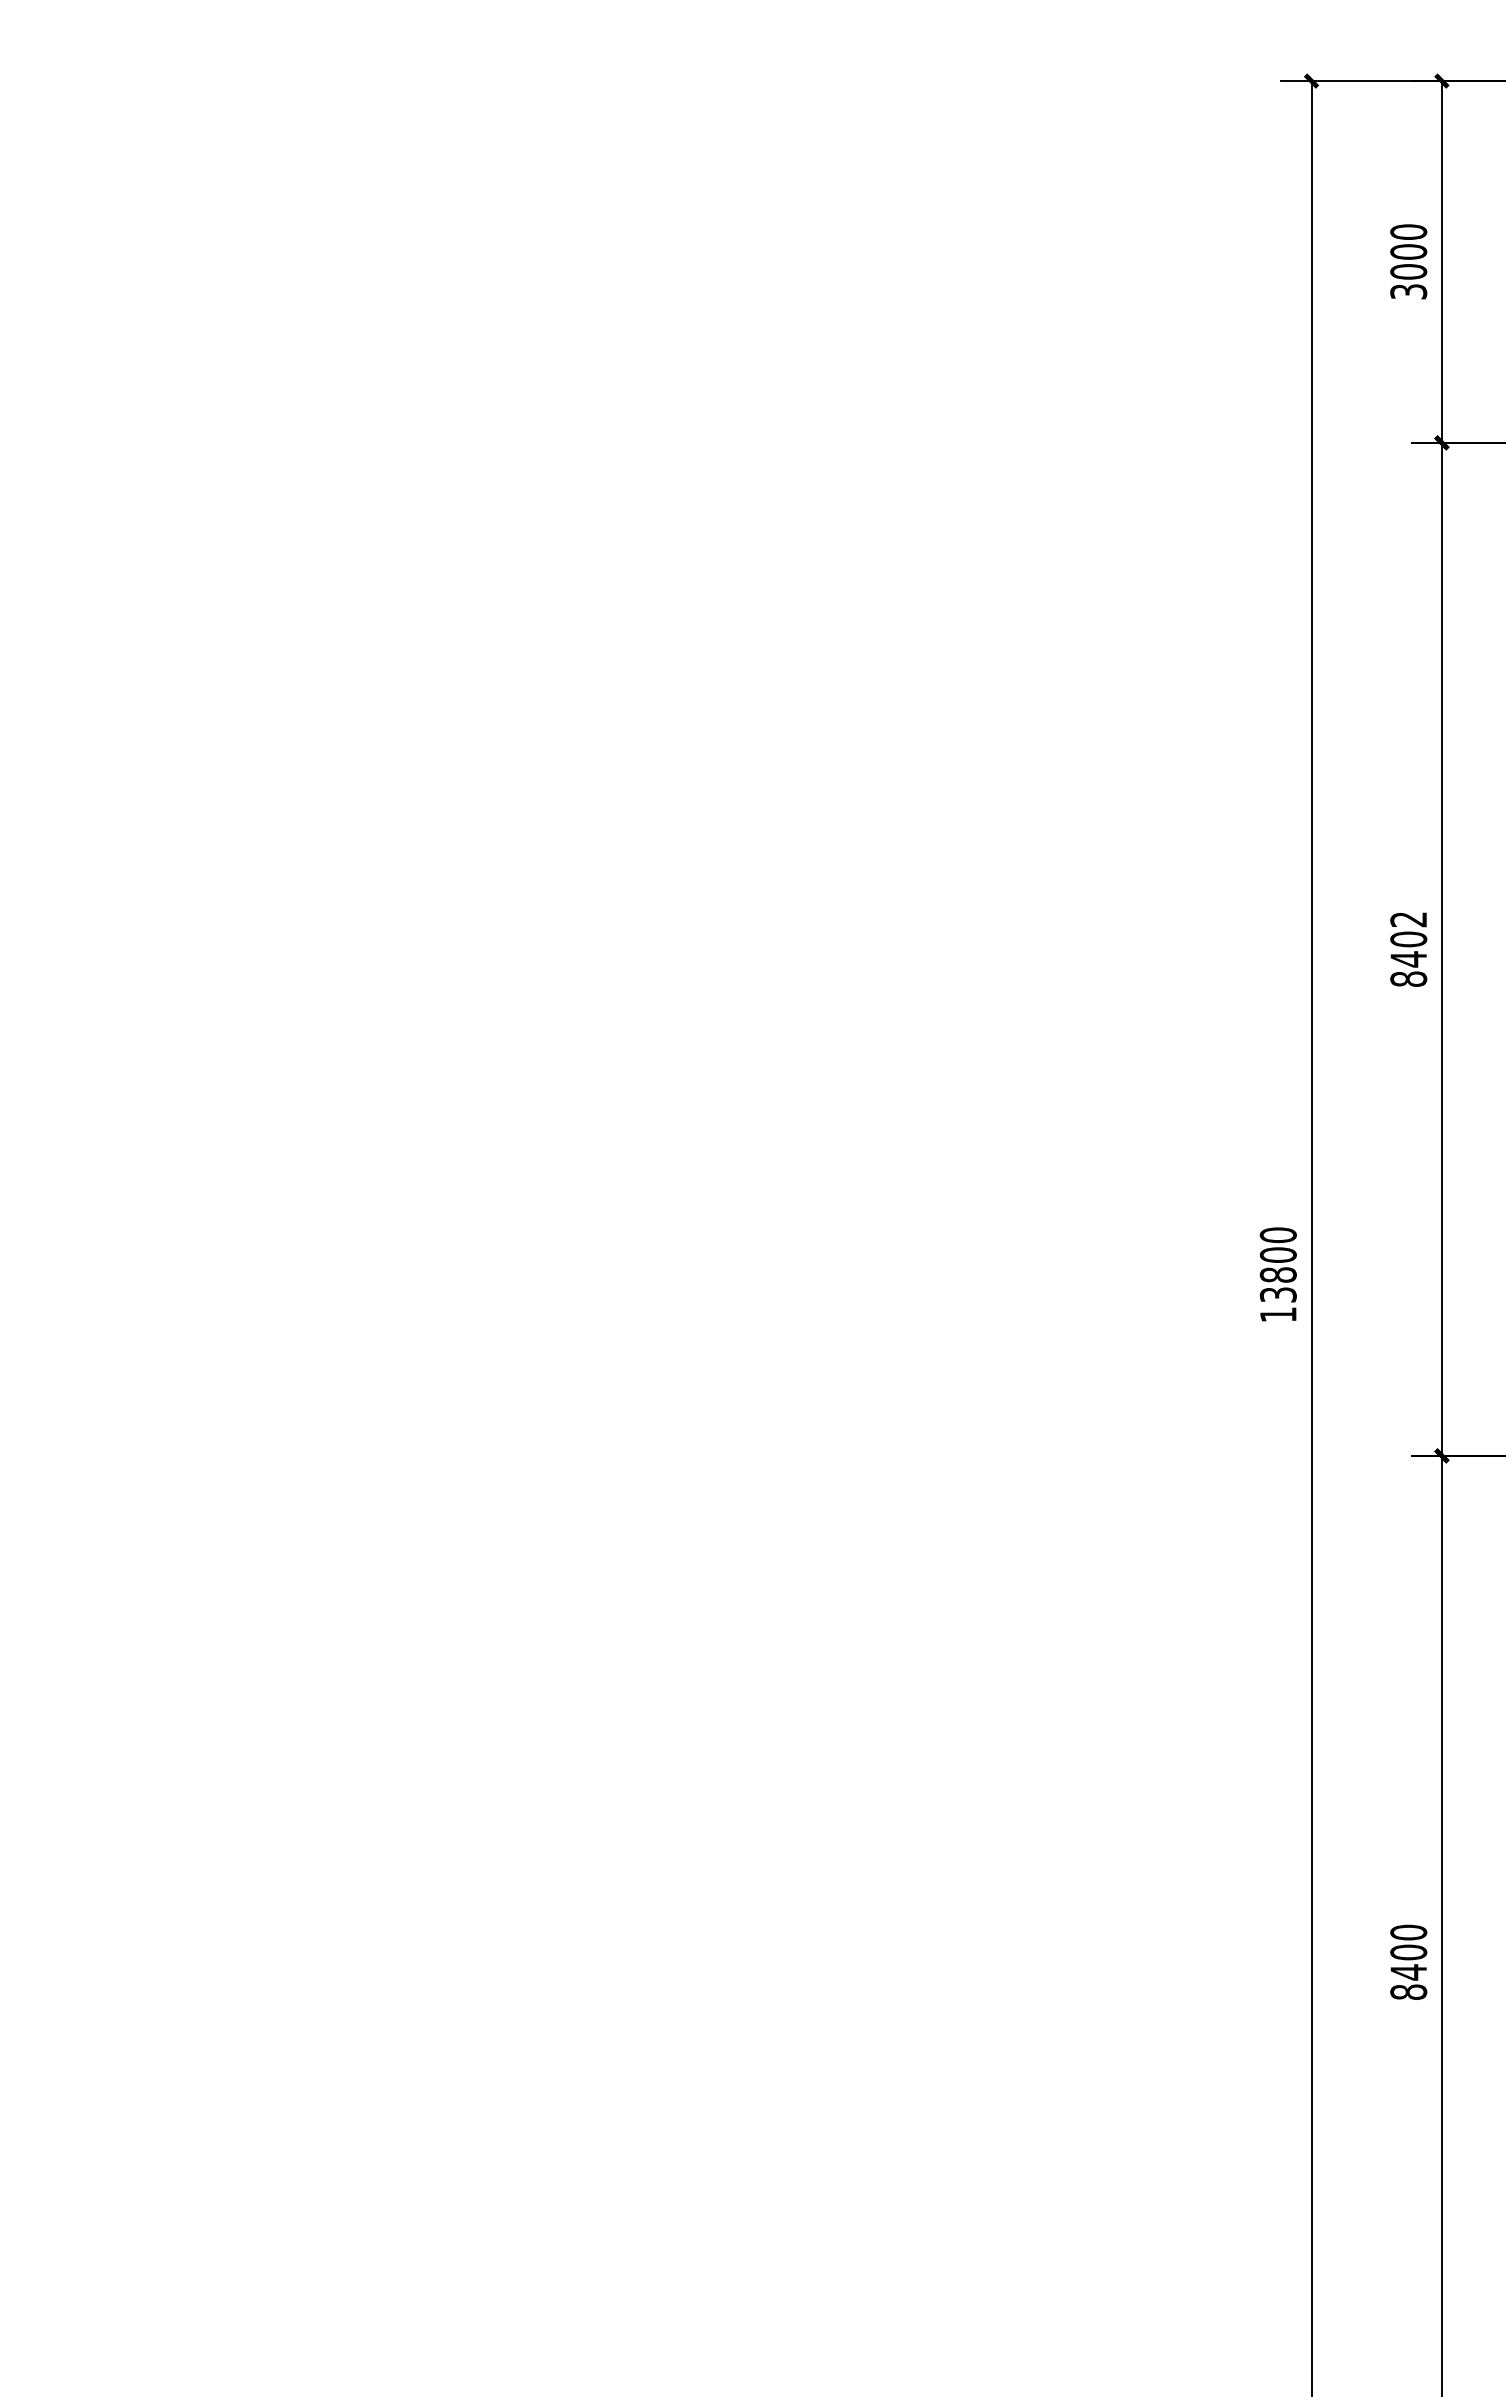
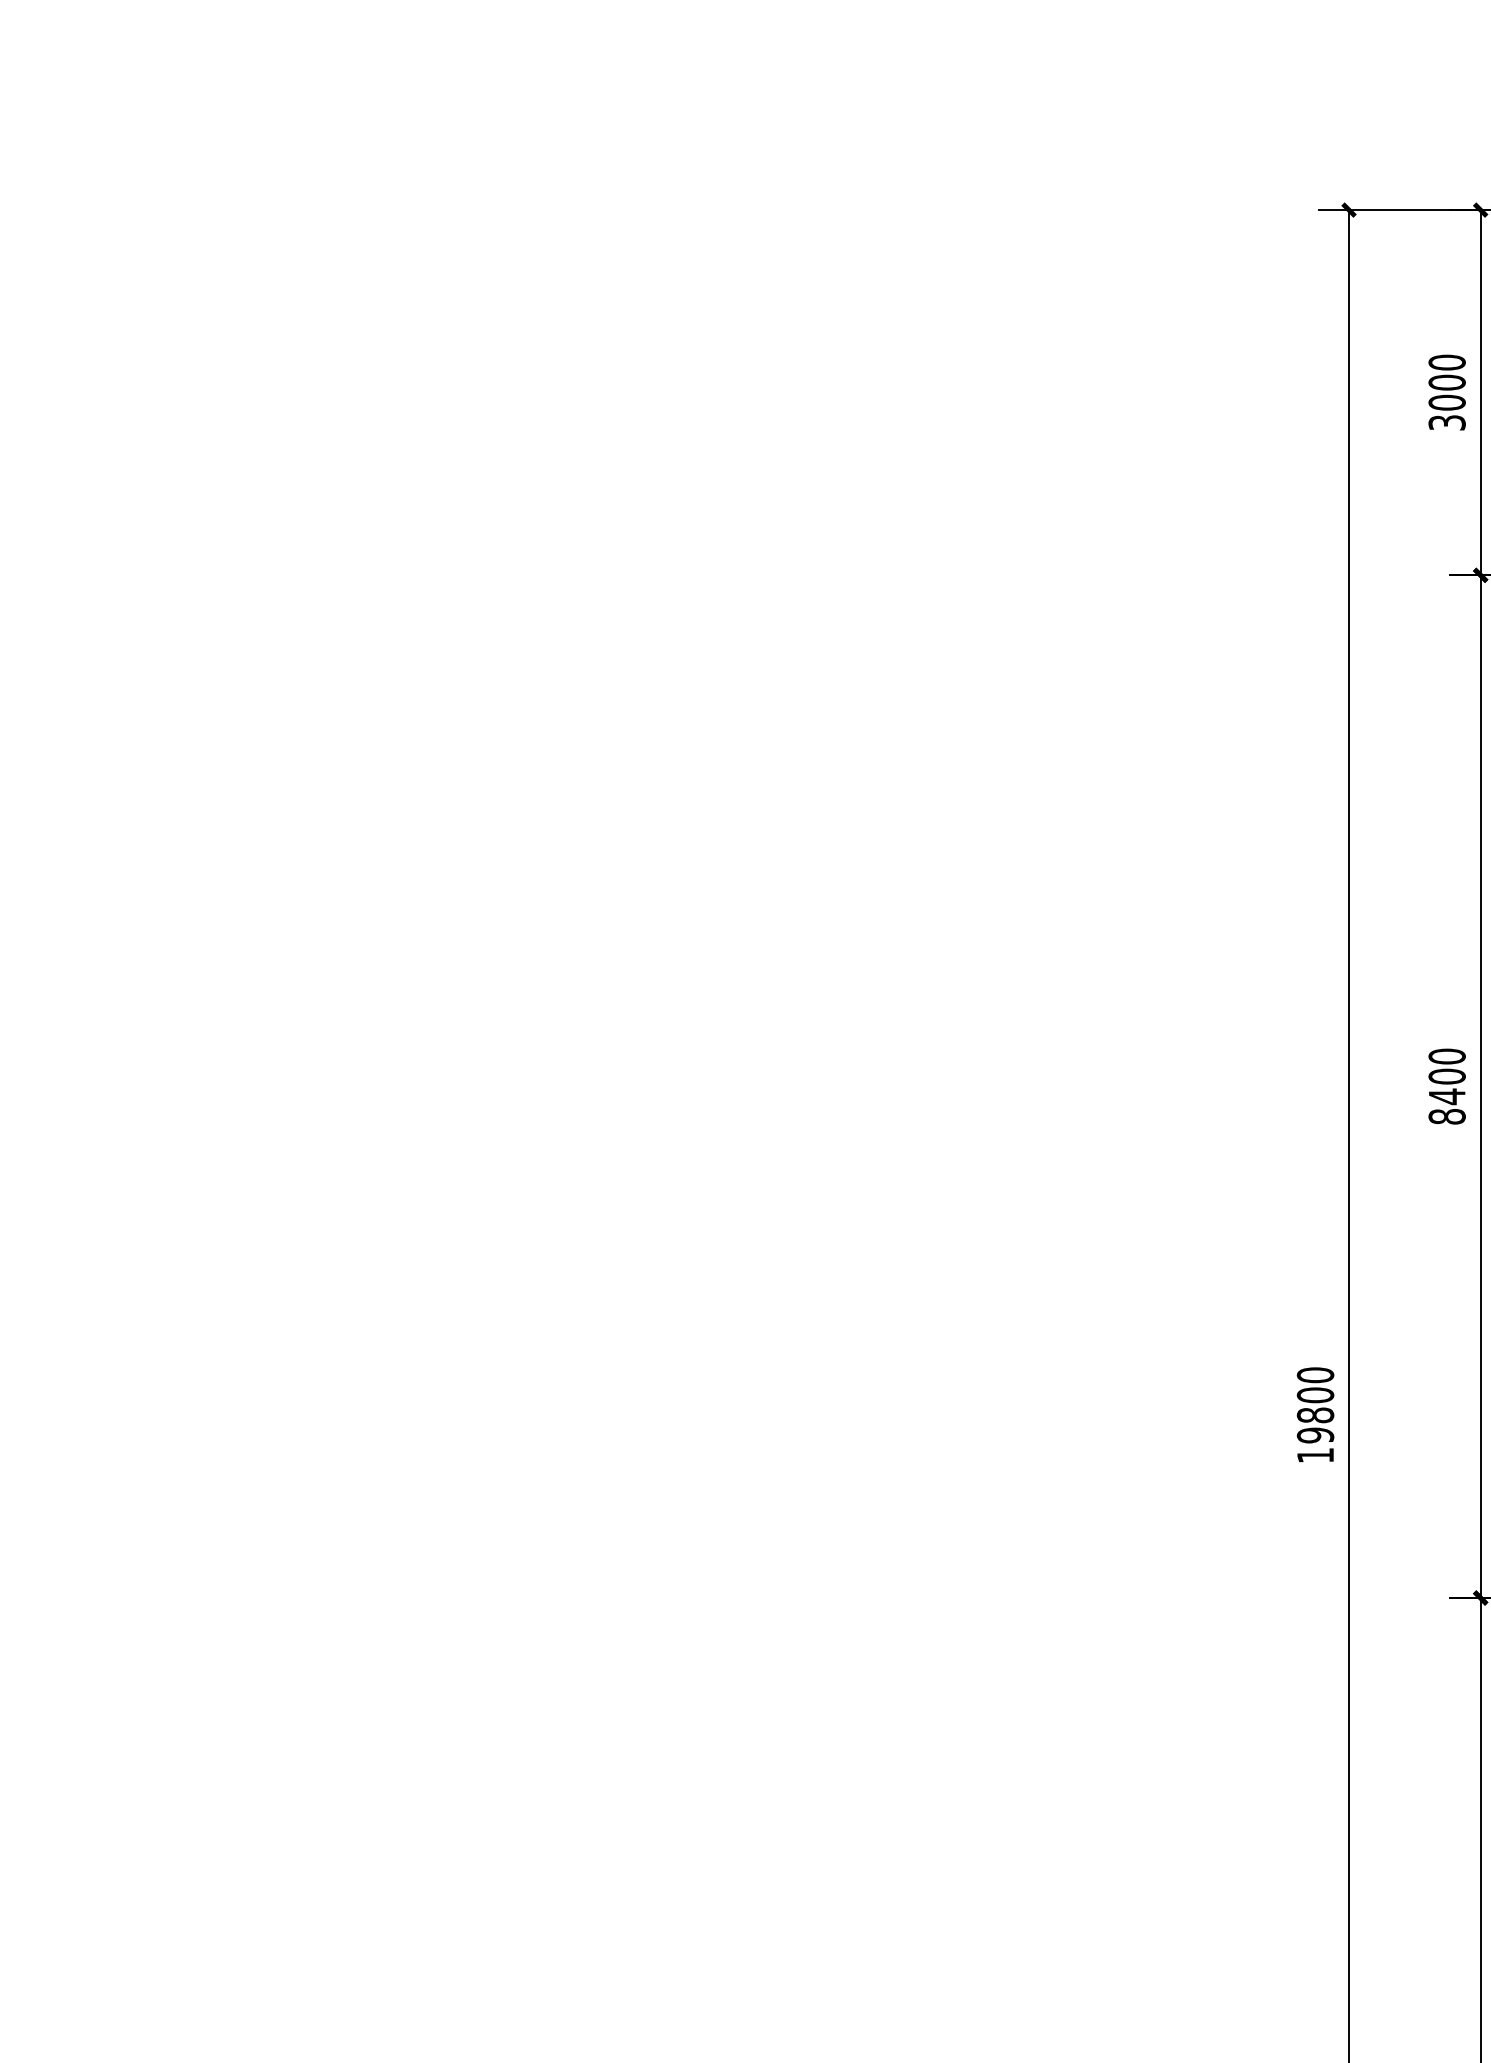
text: (1408, 919) -> (1446, 1056), 8402 -> 8400
text: (1278, 1294) -> (1315, 1435), 13800 -> 19800

